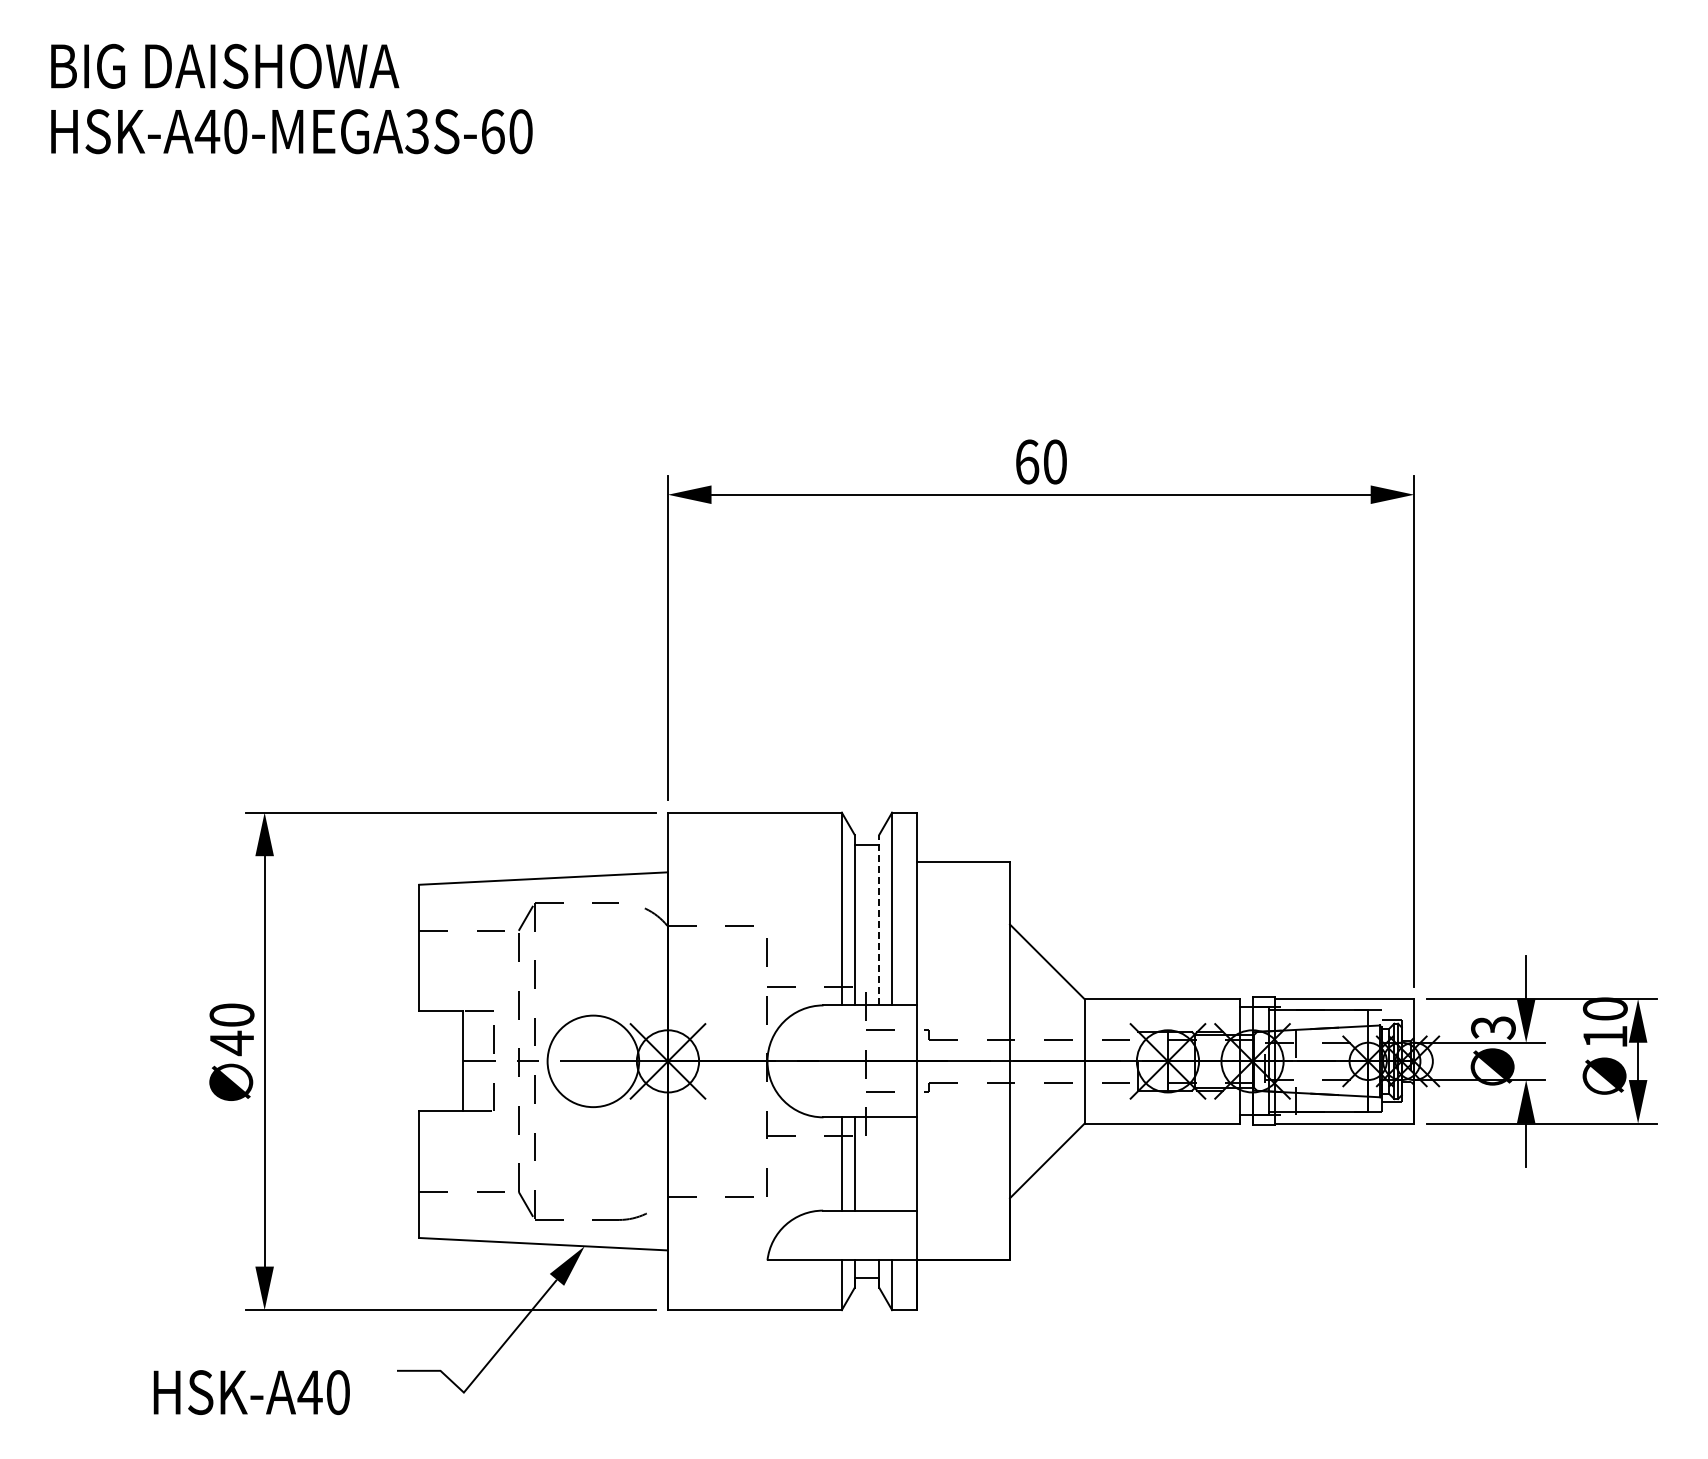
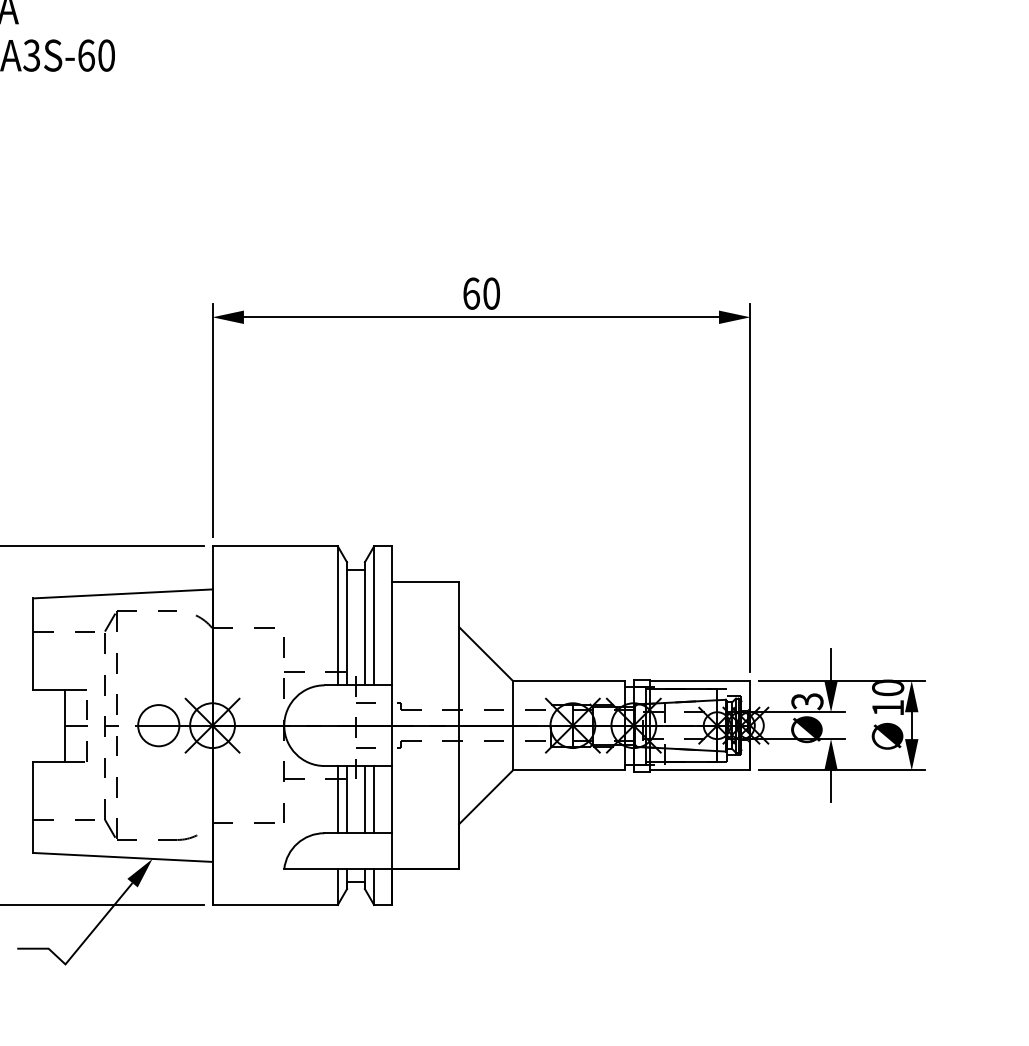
line: (879, 919) -> (364, 623), dashed -> solid
circle: (592, 1060) -> (158, 725), size x0.62
line: (879, 1163) -> (364, 799), added
line: (892, 1163) -> (374, 799), added

